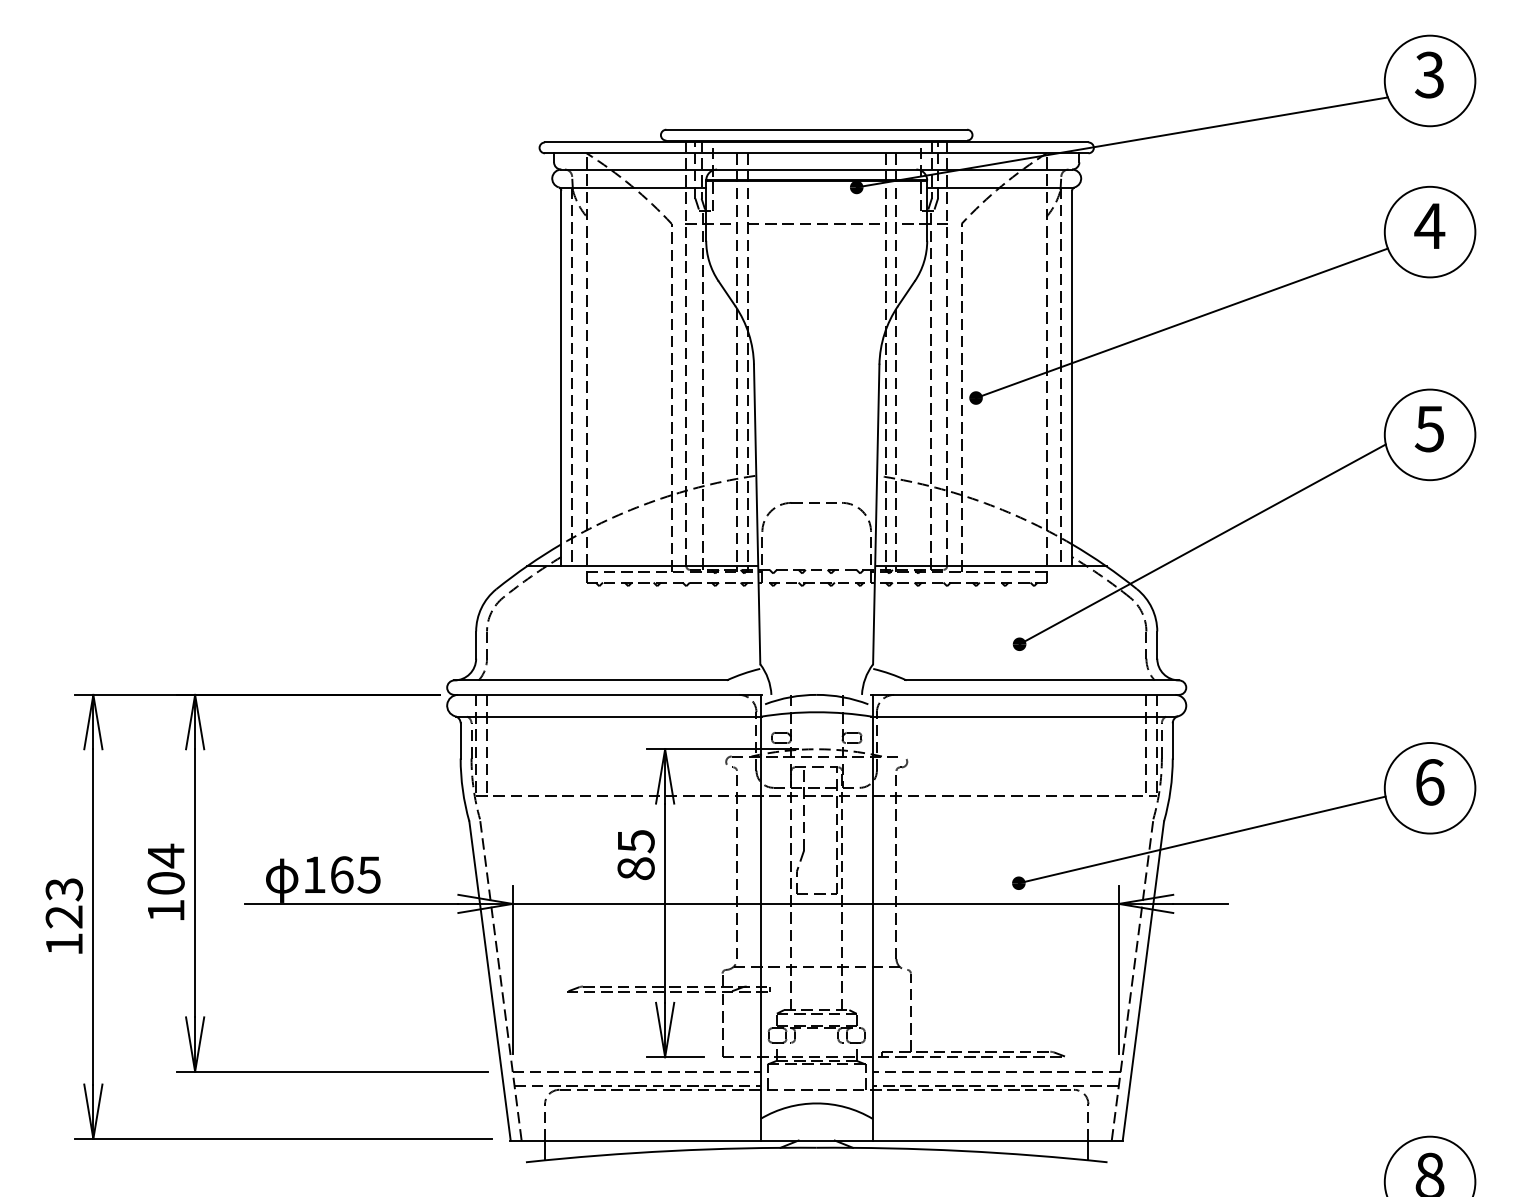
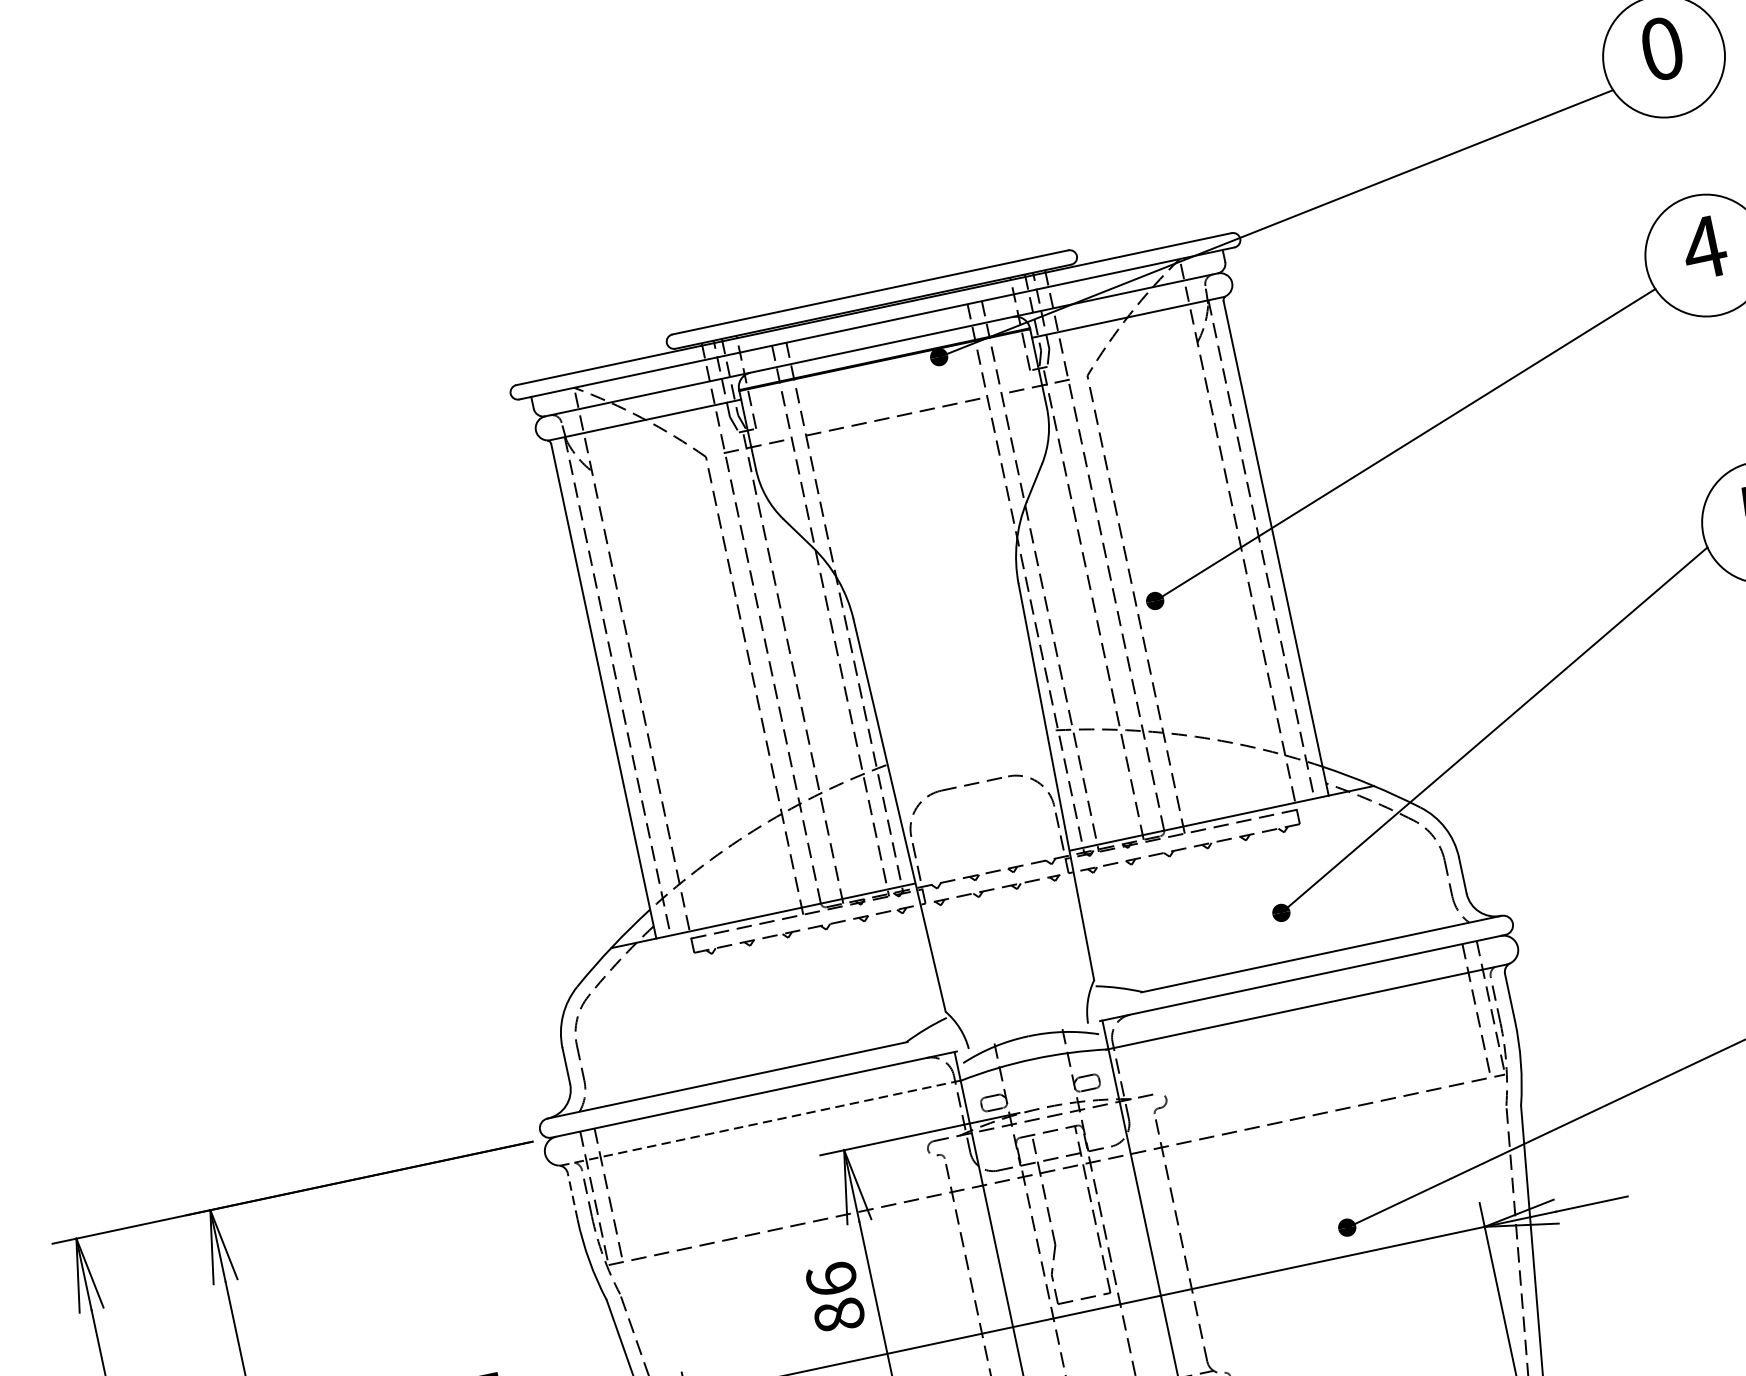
text: (1429, 74) -> (1661, 48), 3 -> 0
line: (609, 716) -> (761, 1122), solid -> dashed
line: (460, 740) -> (572, 1195), solid -> dashed
text: (635, 841) -> (830, 1279), 85 -> 86

